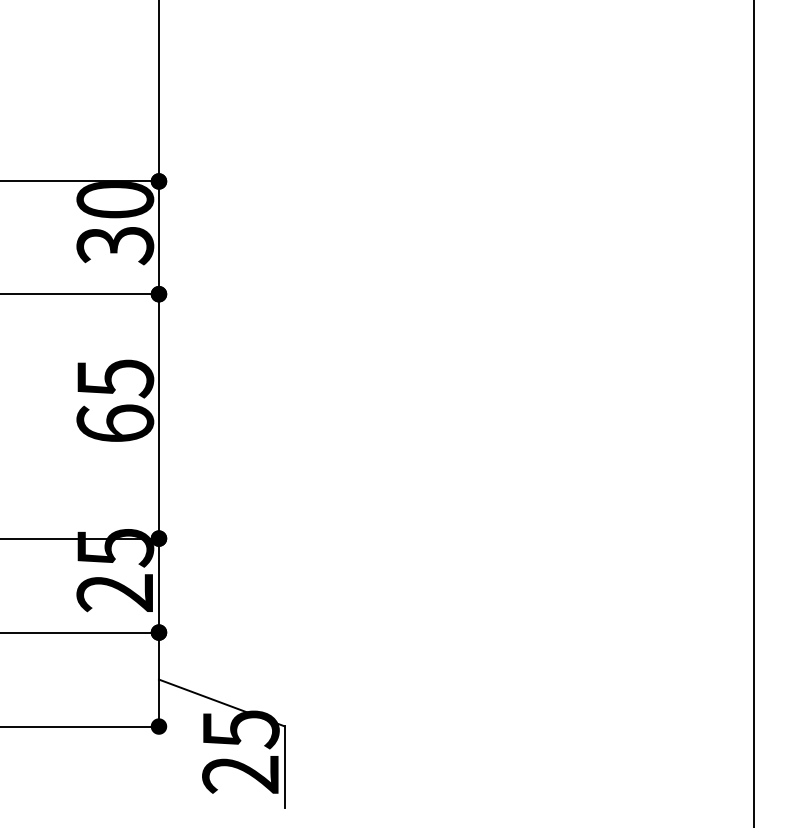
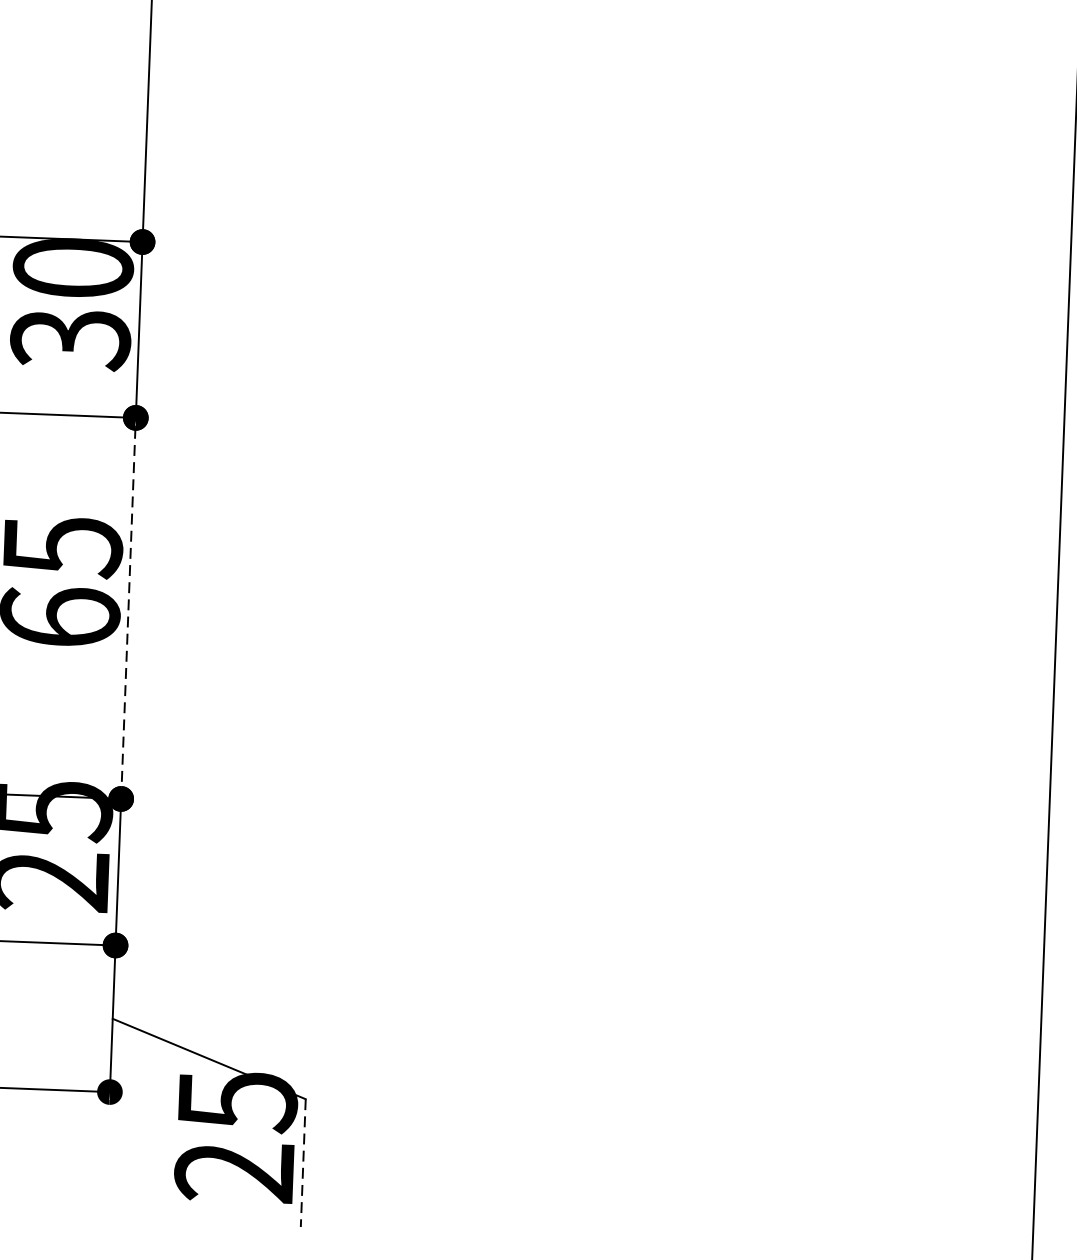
line: (158, 415) -> (127, 606), solid -> dashed
line: (284, 767) -> (303, 1163), solid -> dashed

